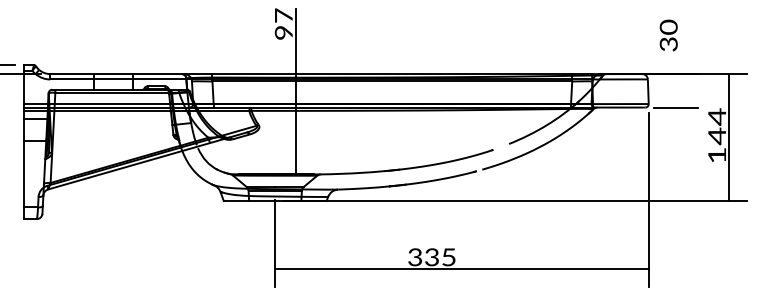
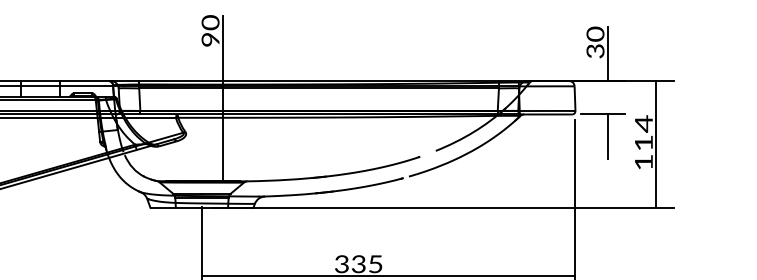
text: (283, 15) -> (210, 22), 97 -> 90
line: (680, 47) -> (607, 54), added
line: (680, 129) -> (607, 136), added
text: (716, 136) -> (643, 143), 144 -> 114

